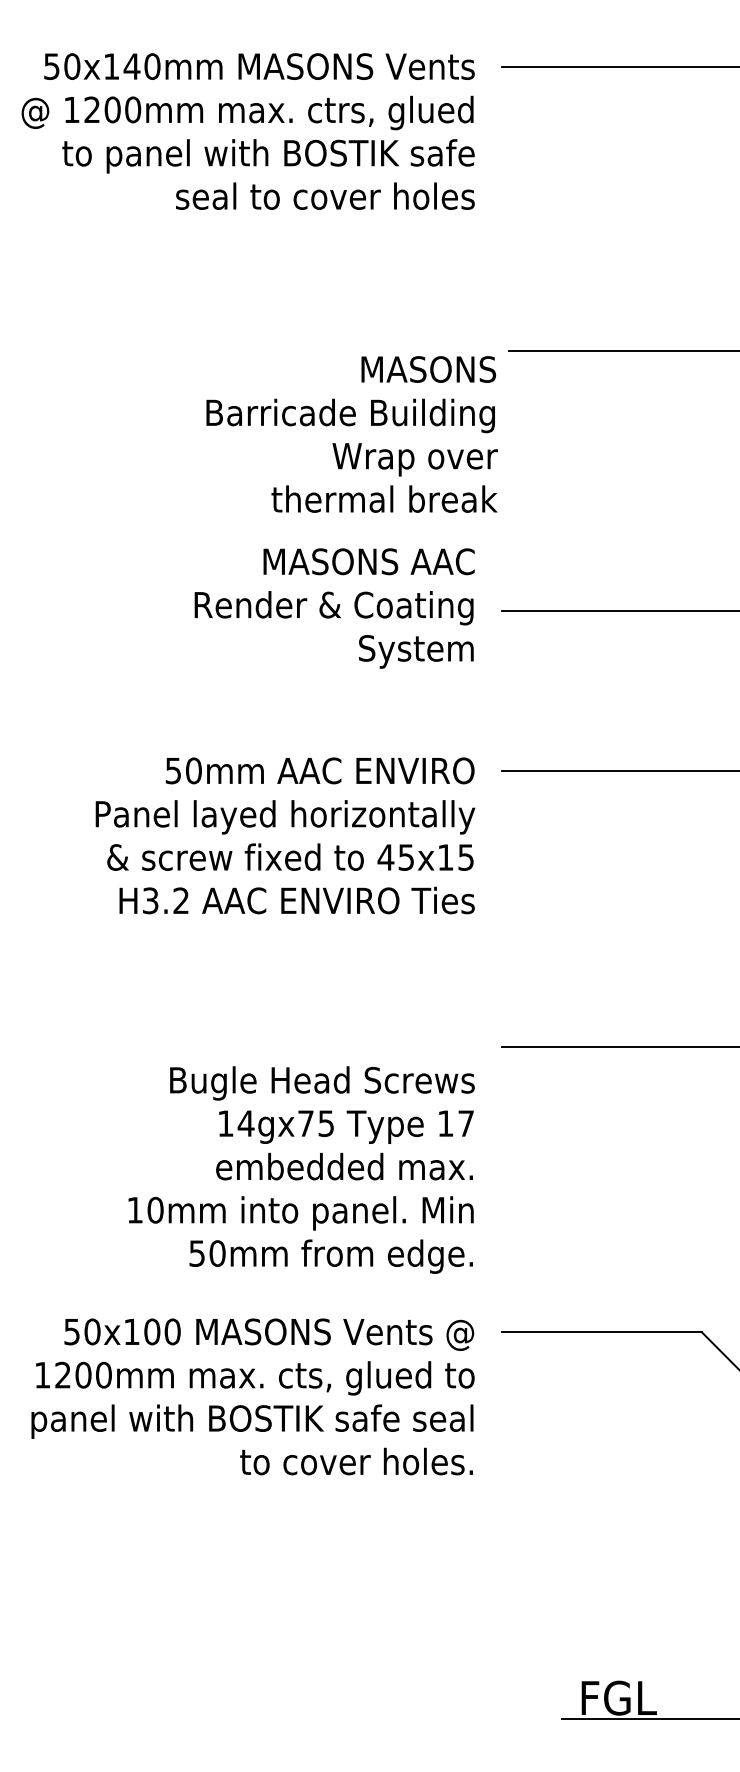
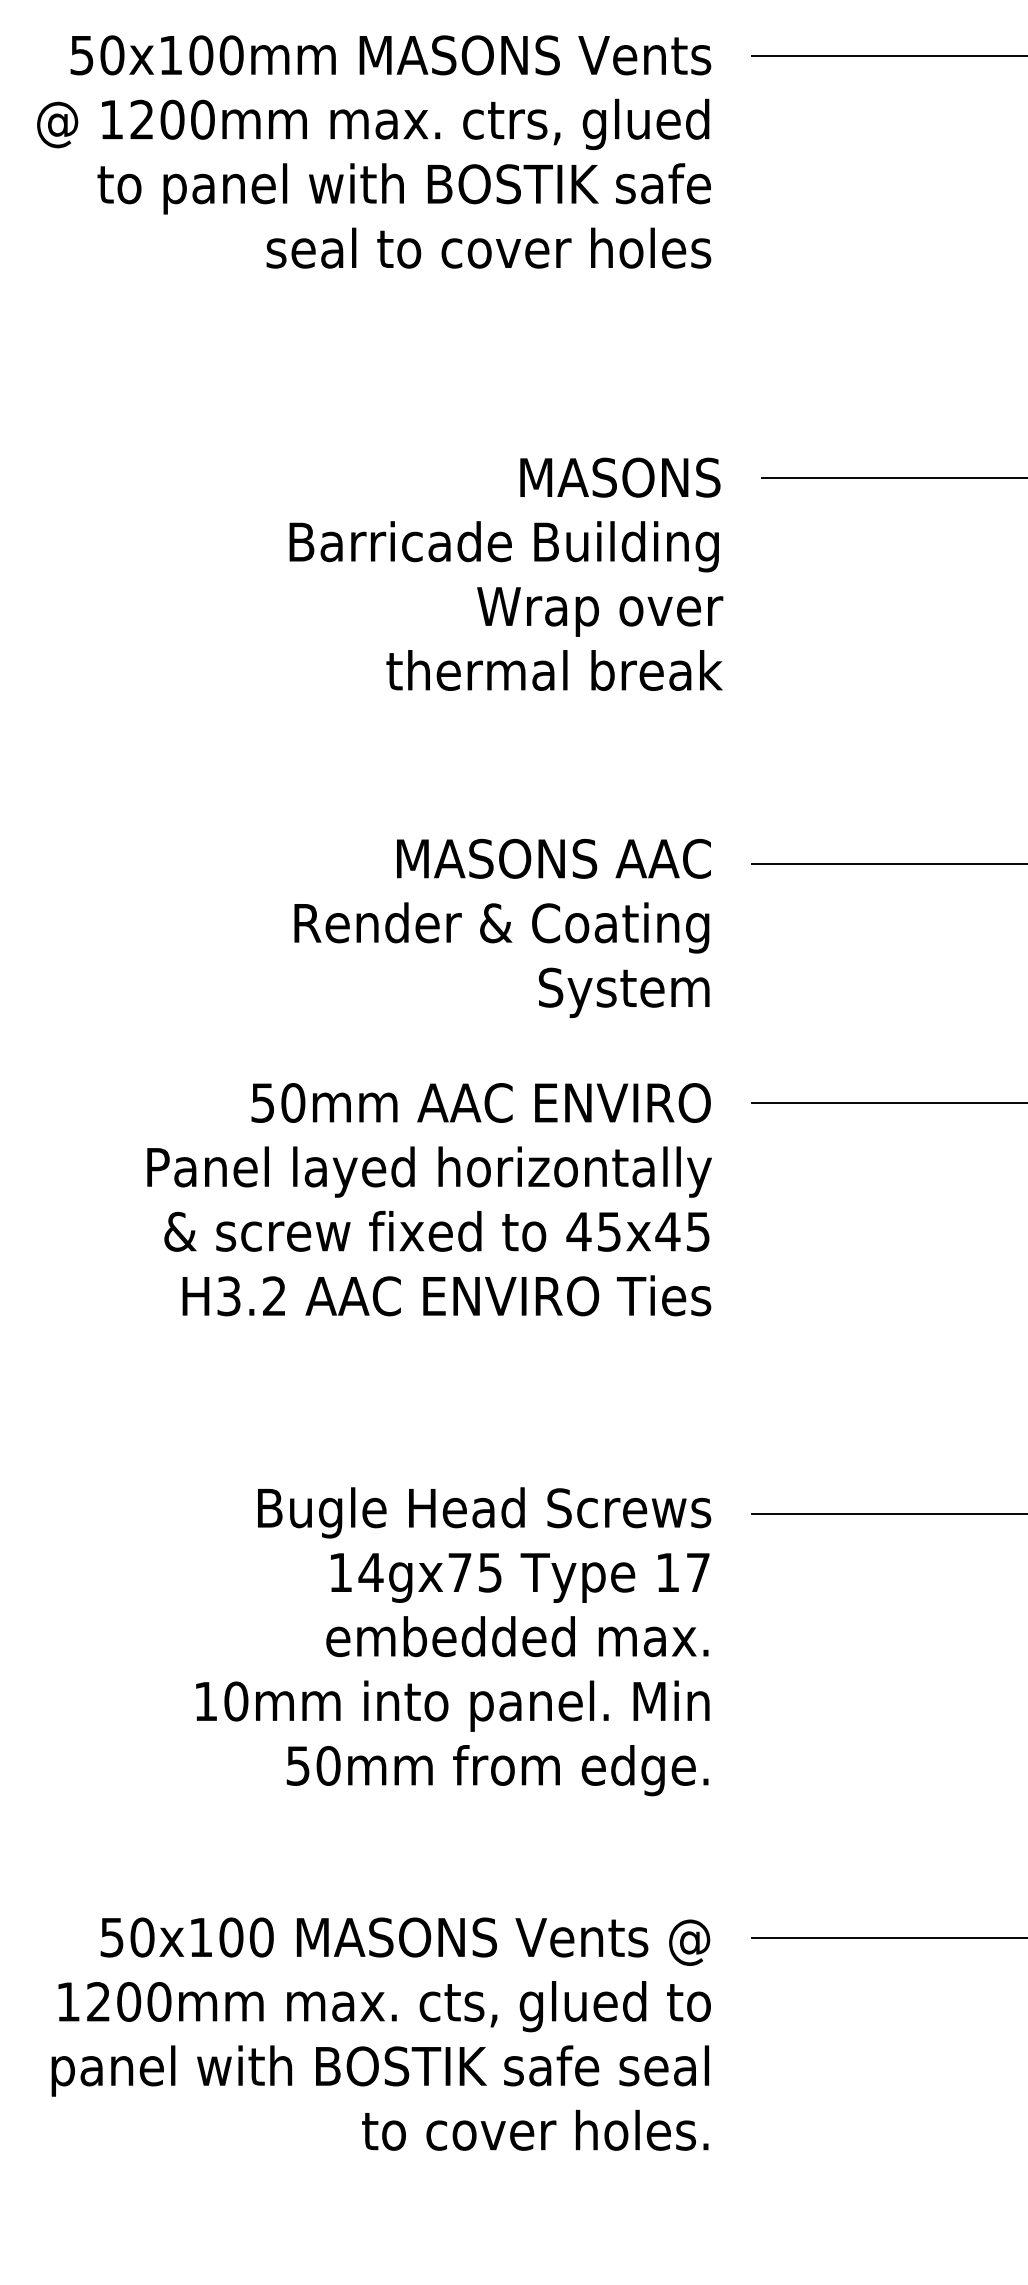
text: (131, 66) -> (200, 55), 50x140mm -> 50x100mm
text: (351, 434) -> (505, 574), moved
text: (334, 608) -> (502, 928), moved
text: (445, 857) -> (667, 1231), 45x15 -> 45x45
text: (301, 1169) -> (453, 1640), moved

